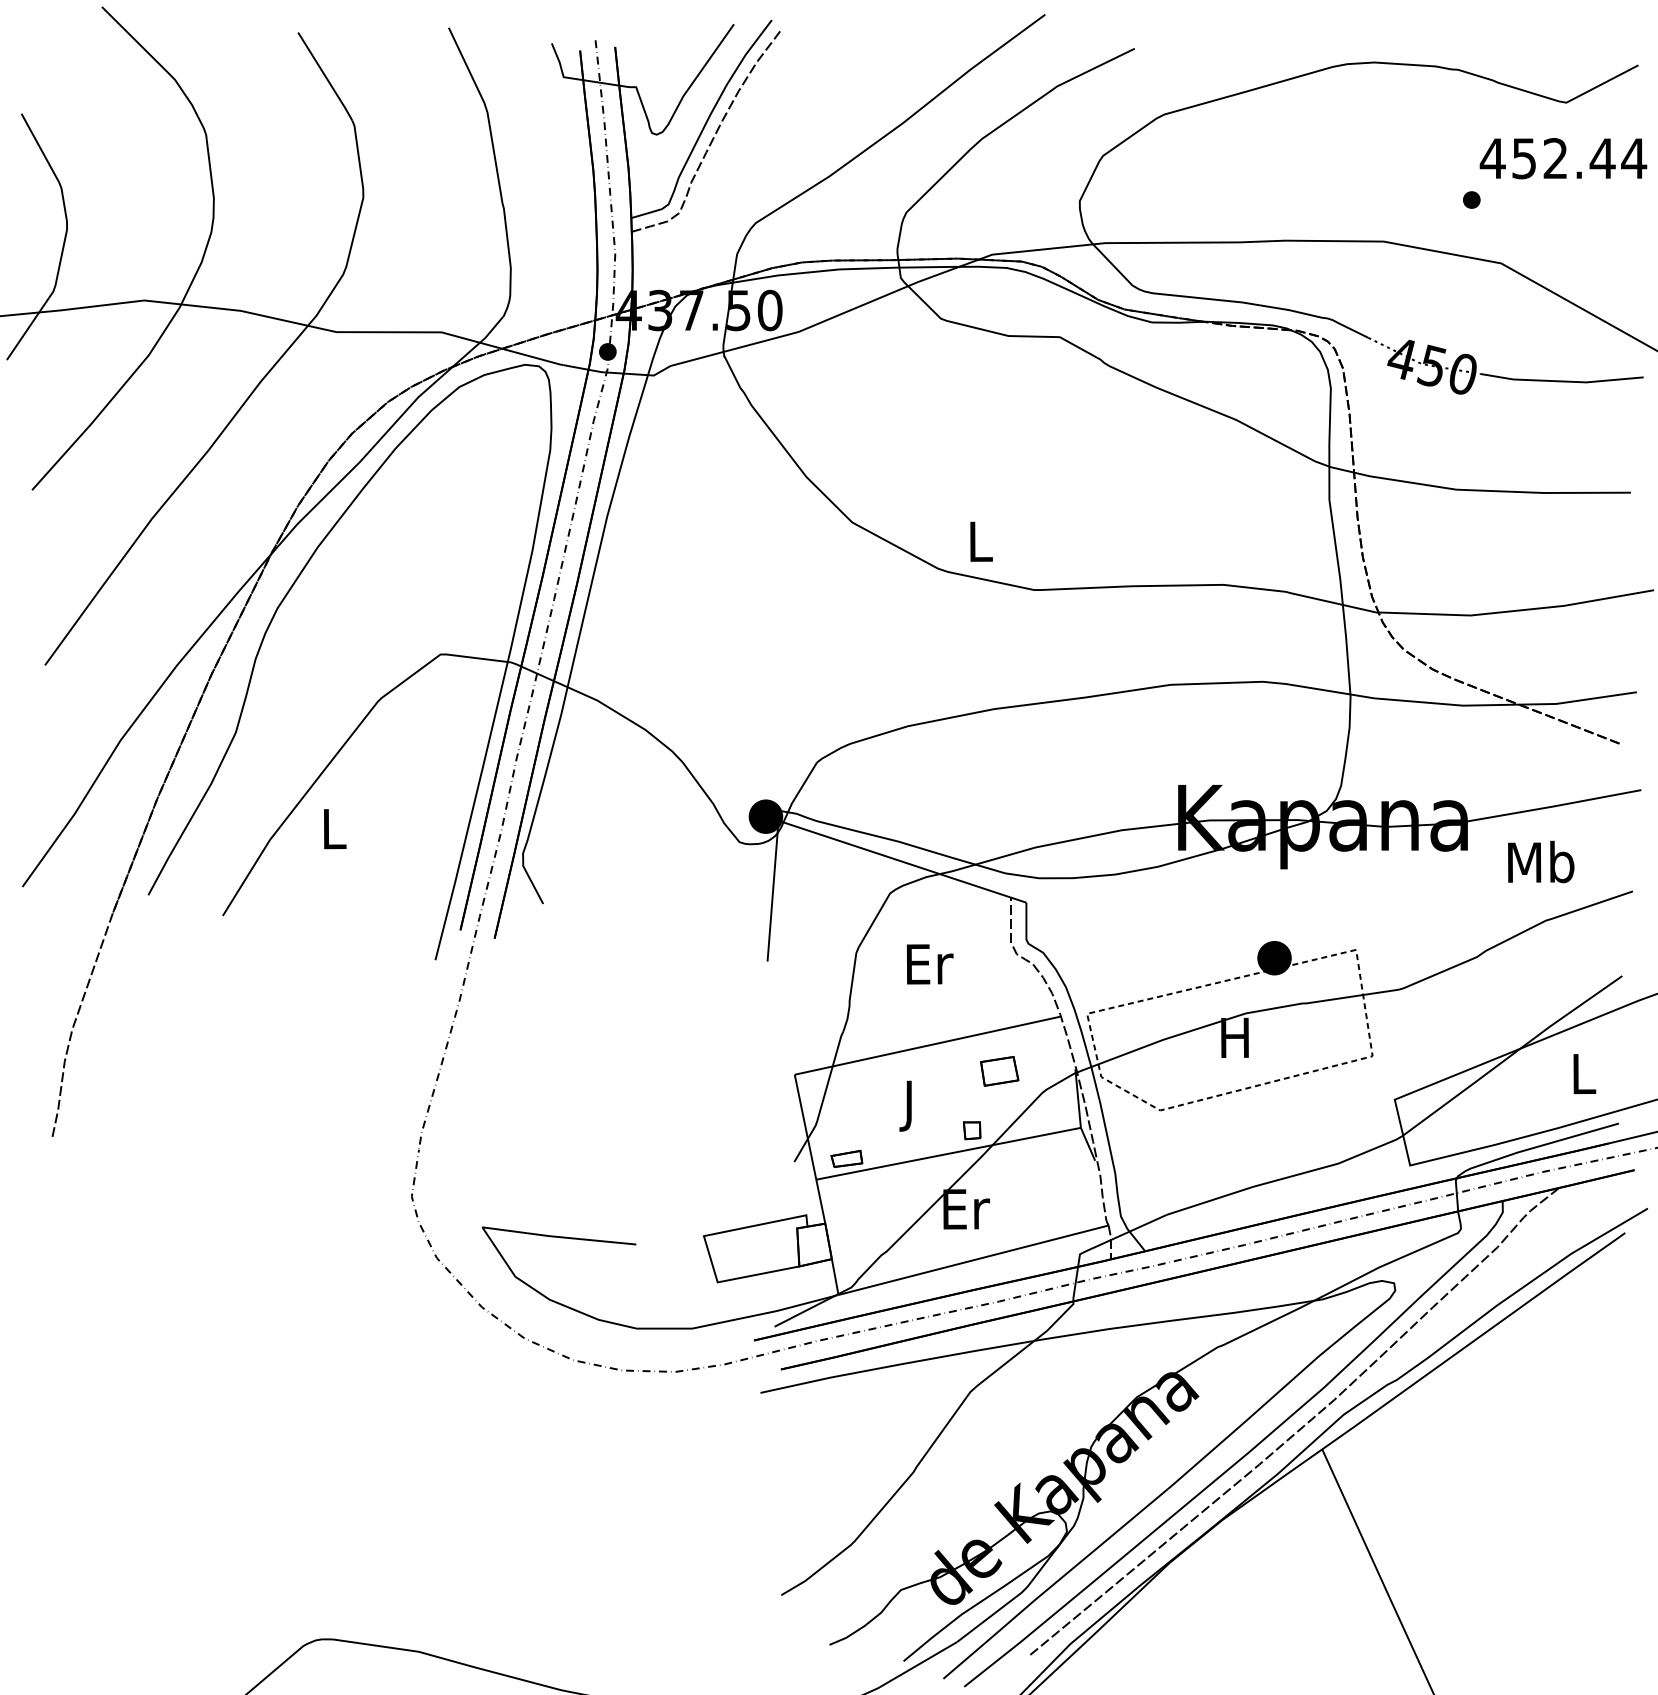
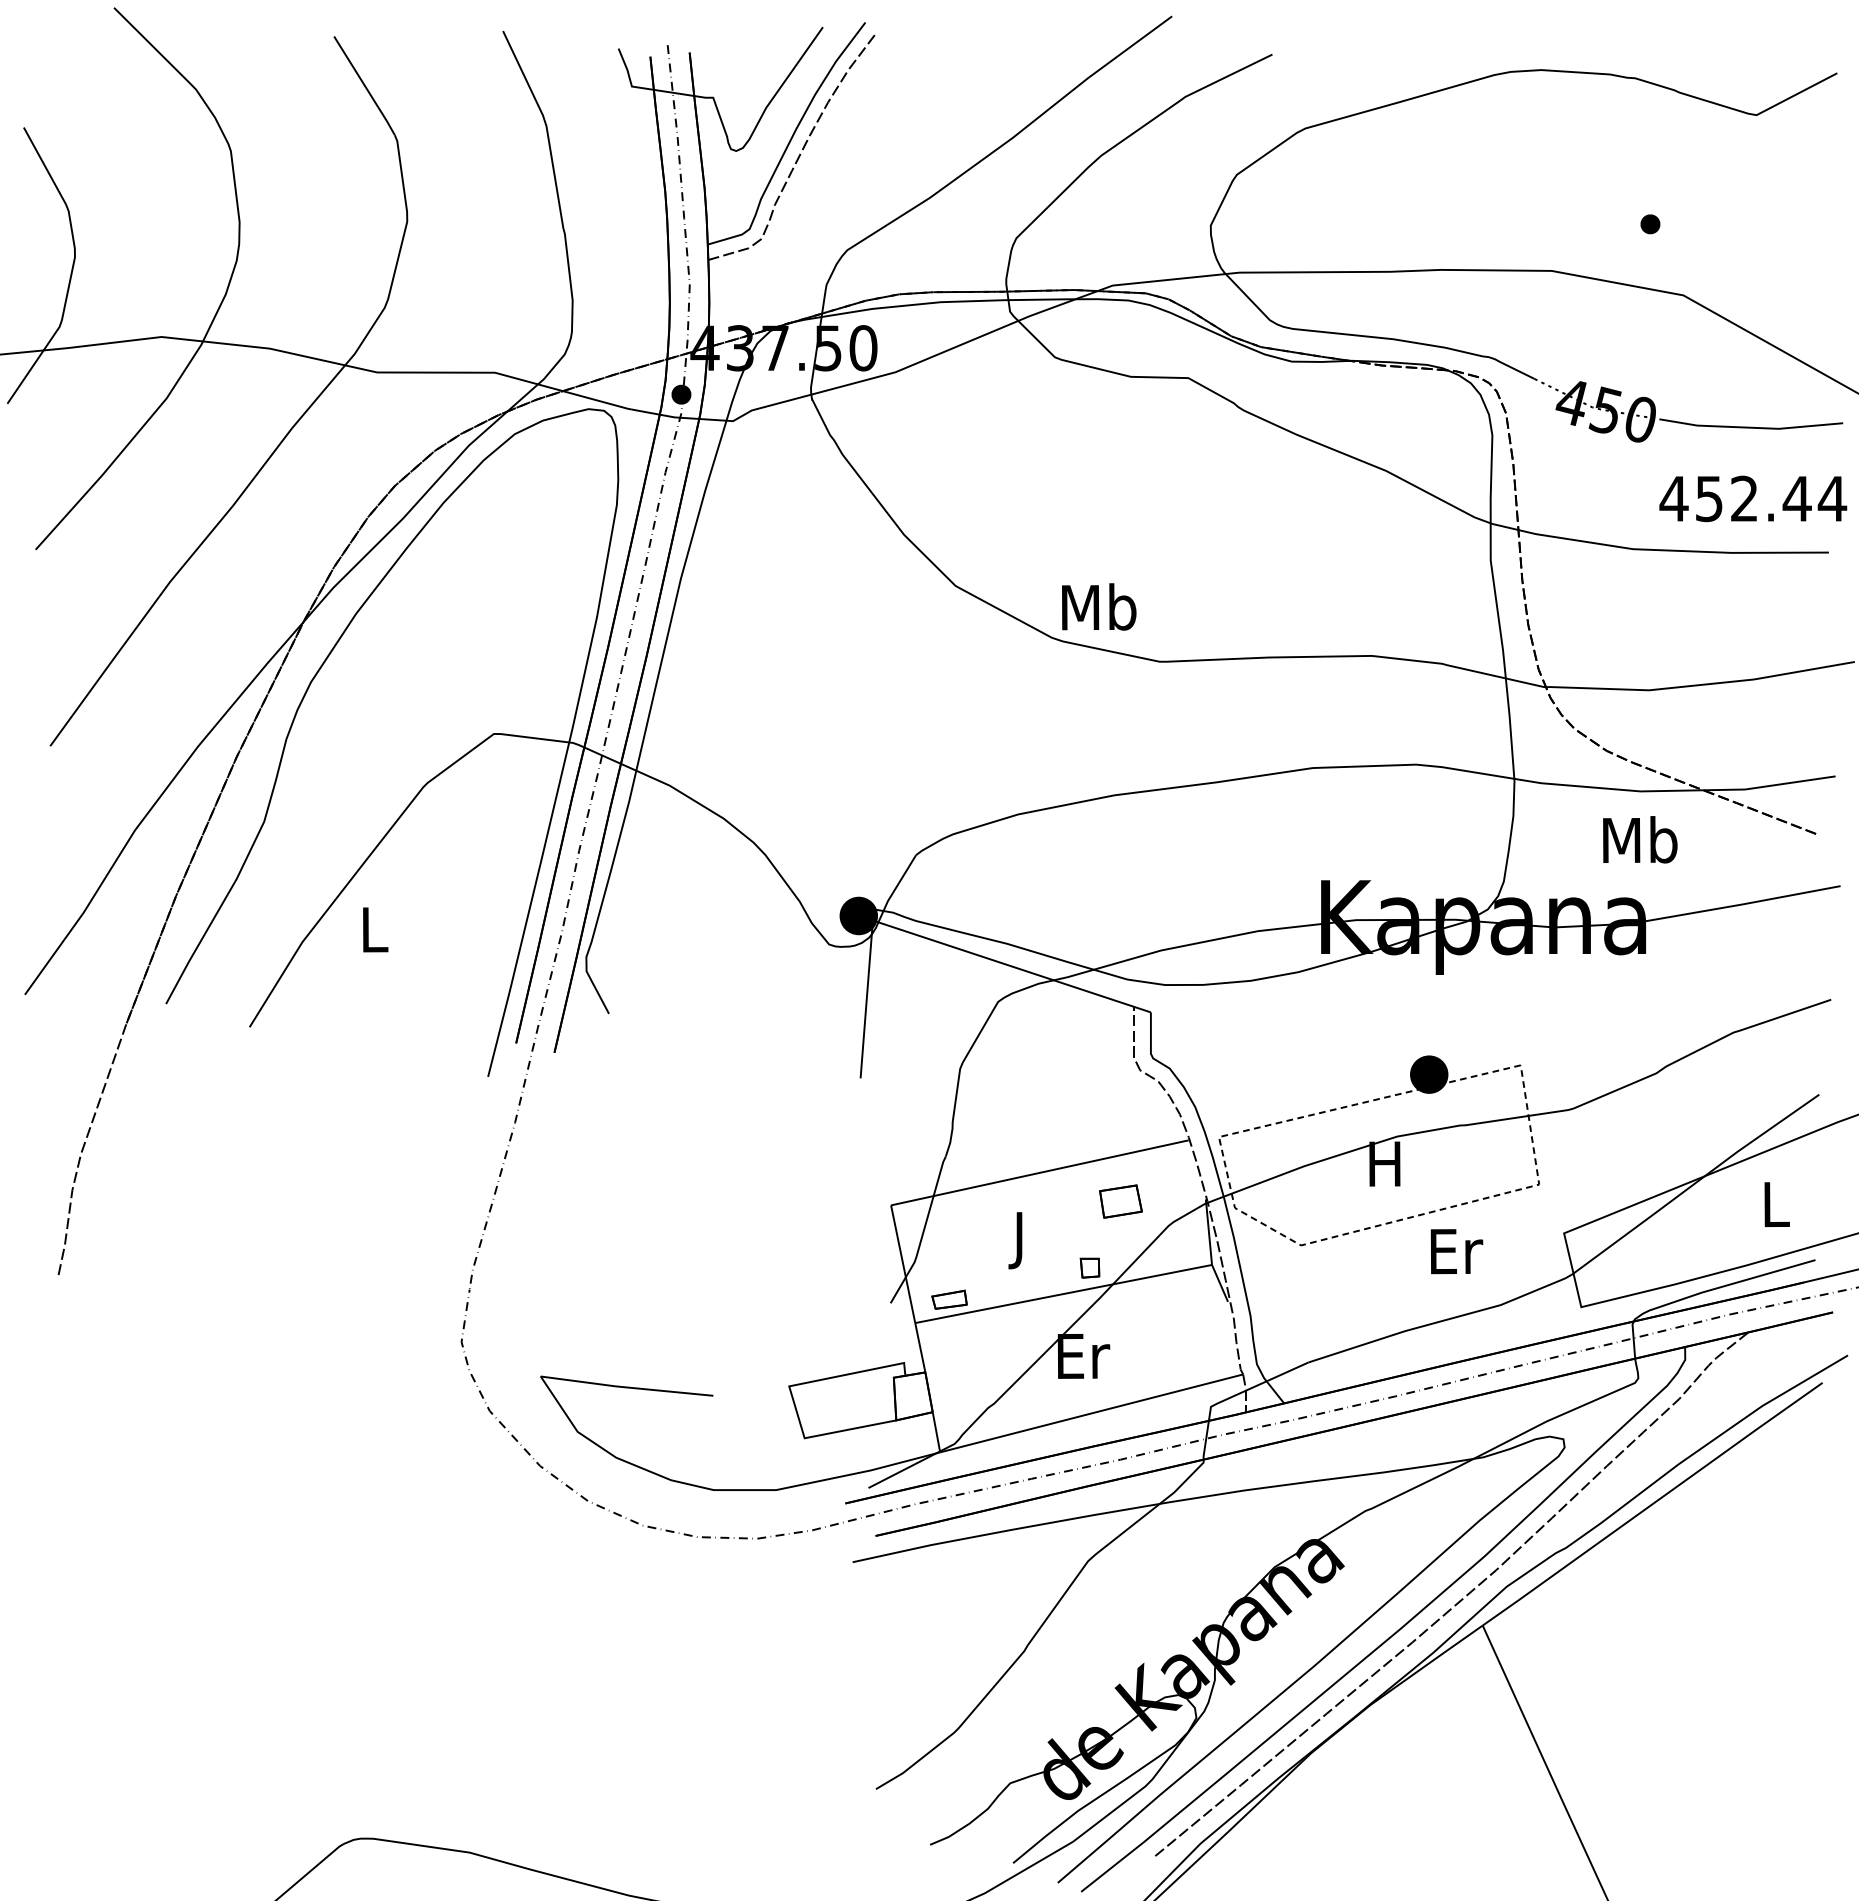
text: (1563, 158) -> (1753, 498), moved
text: (980, 540) -> (1099, 606), L -> Mb
text: (1541, 861) -> (1640, 839), moved
text: (929, 964) -> (1456, 1251), moved

